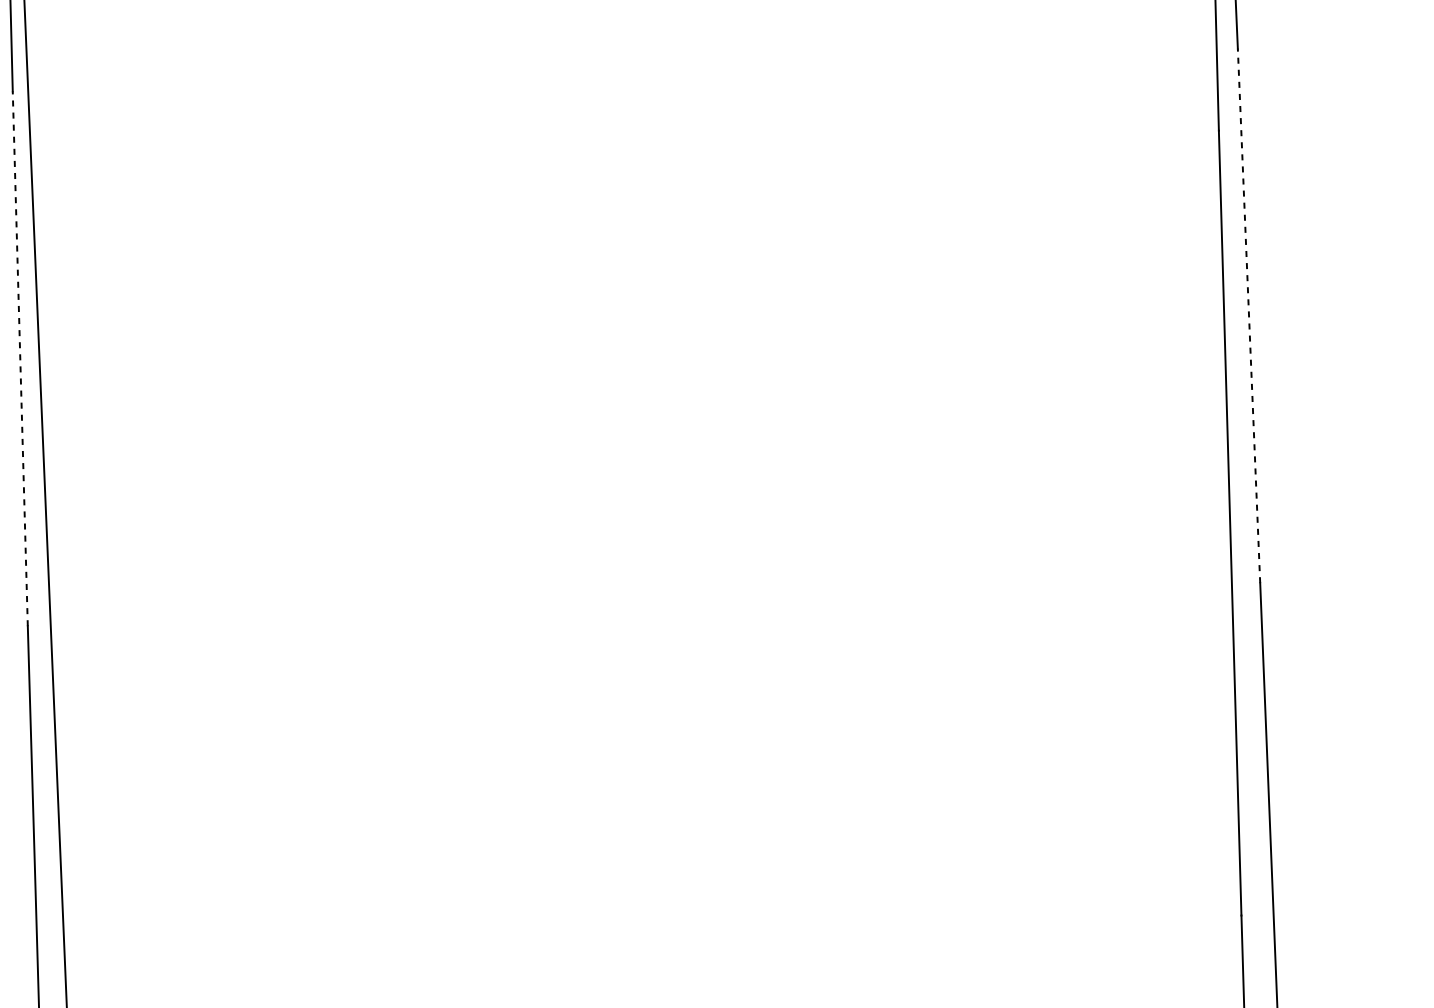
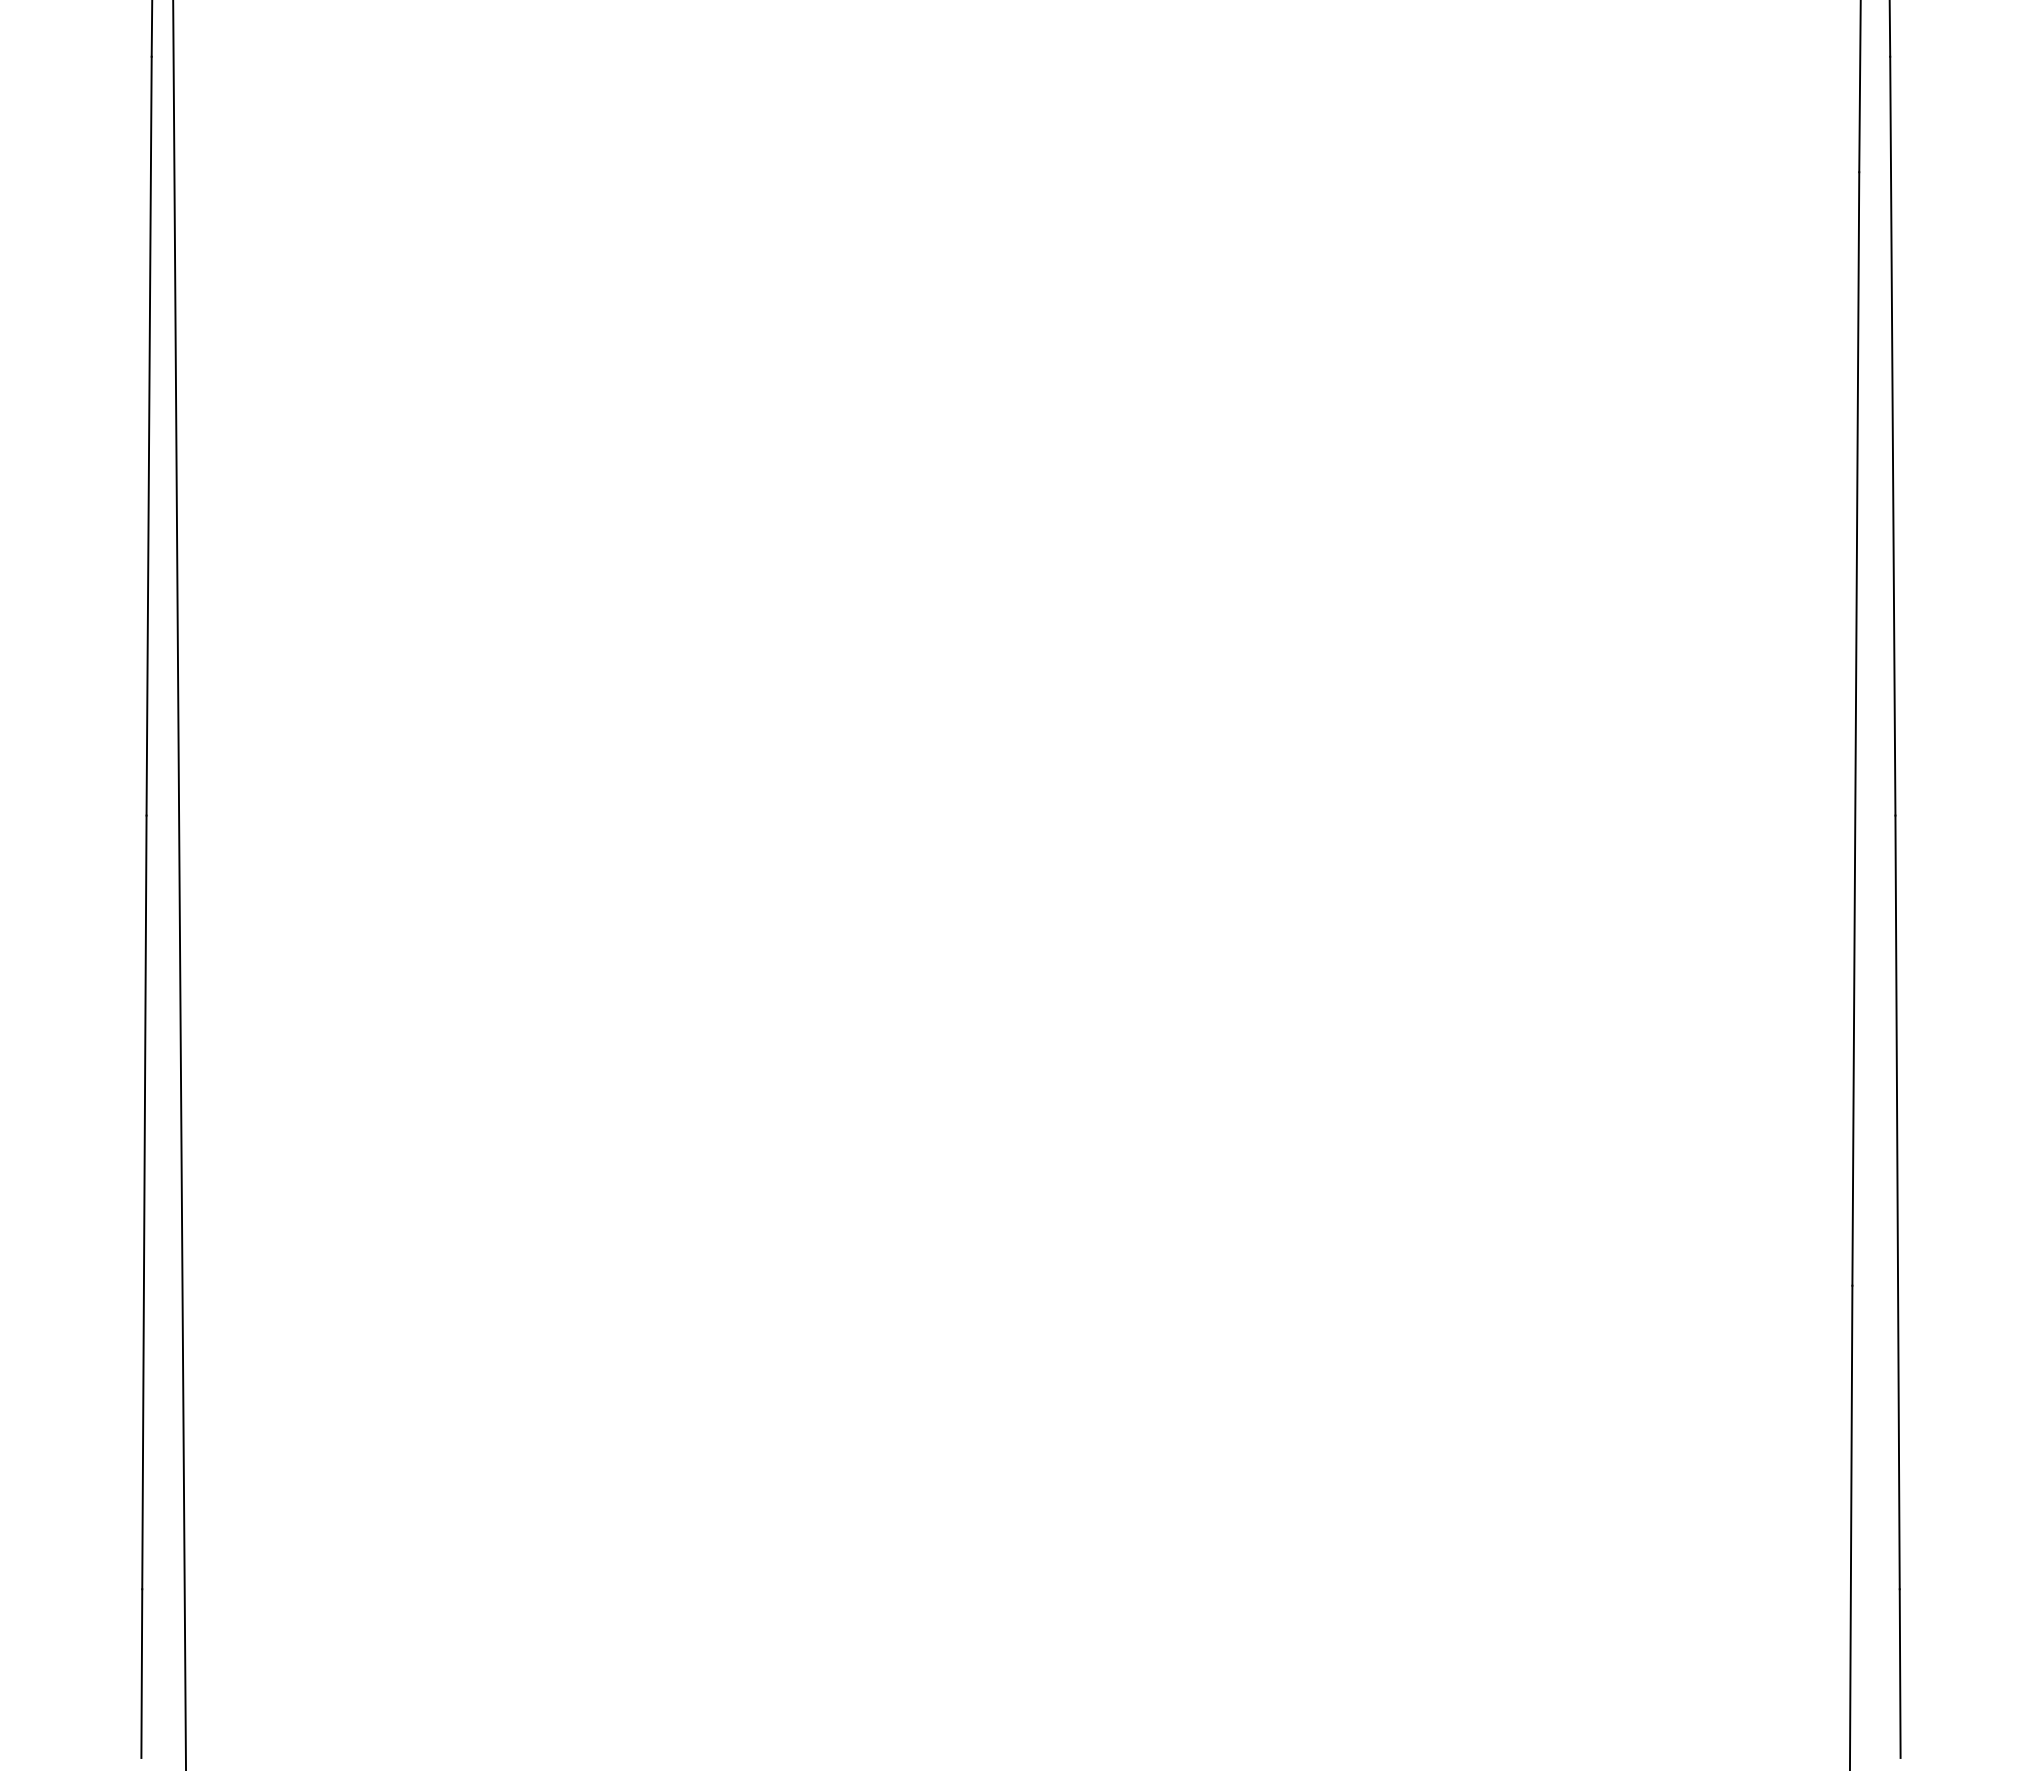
line: (1248, 315) -> (1892, 435), dashed -> solid
line: (20, 358) -> (149, 435), dashed -> solid

